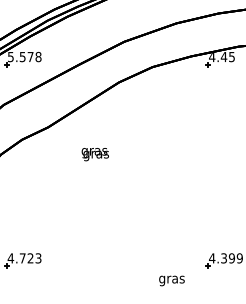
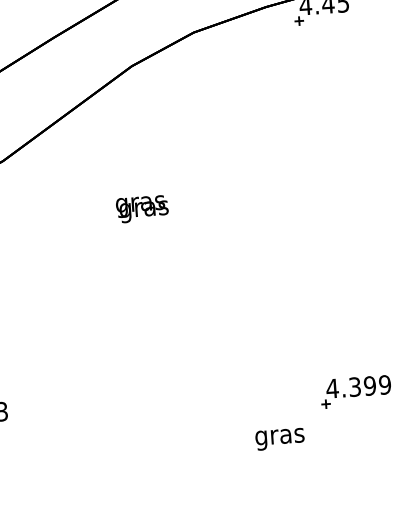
text: (94, 154) -> (140, 209), moved
text: (171, 280) -> (279, 438), moved

